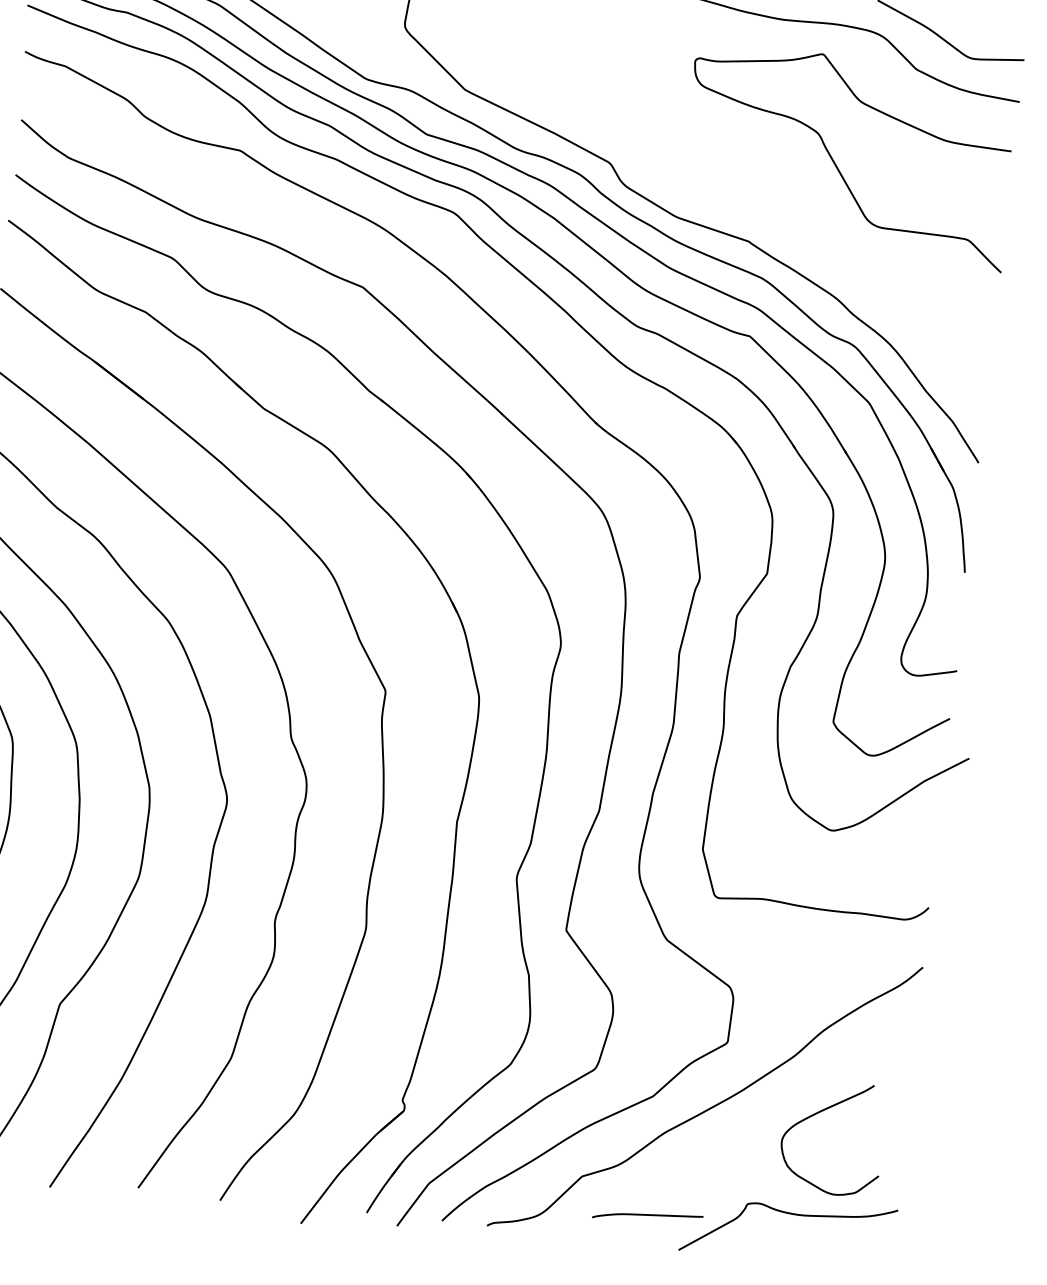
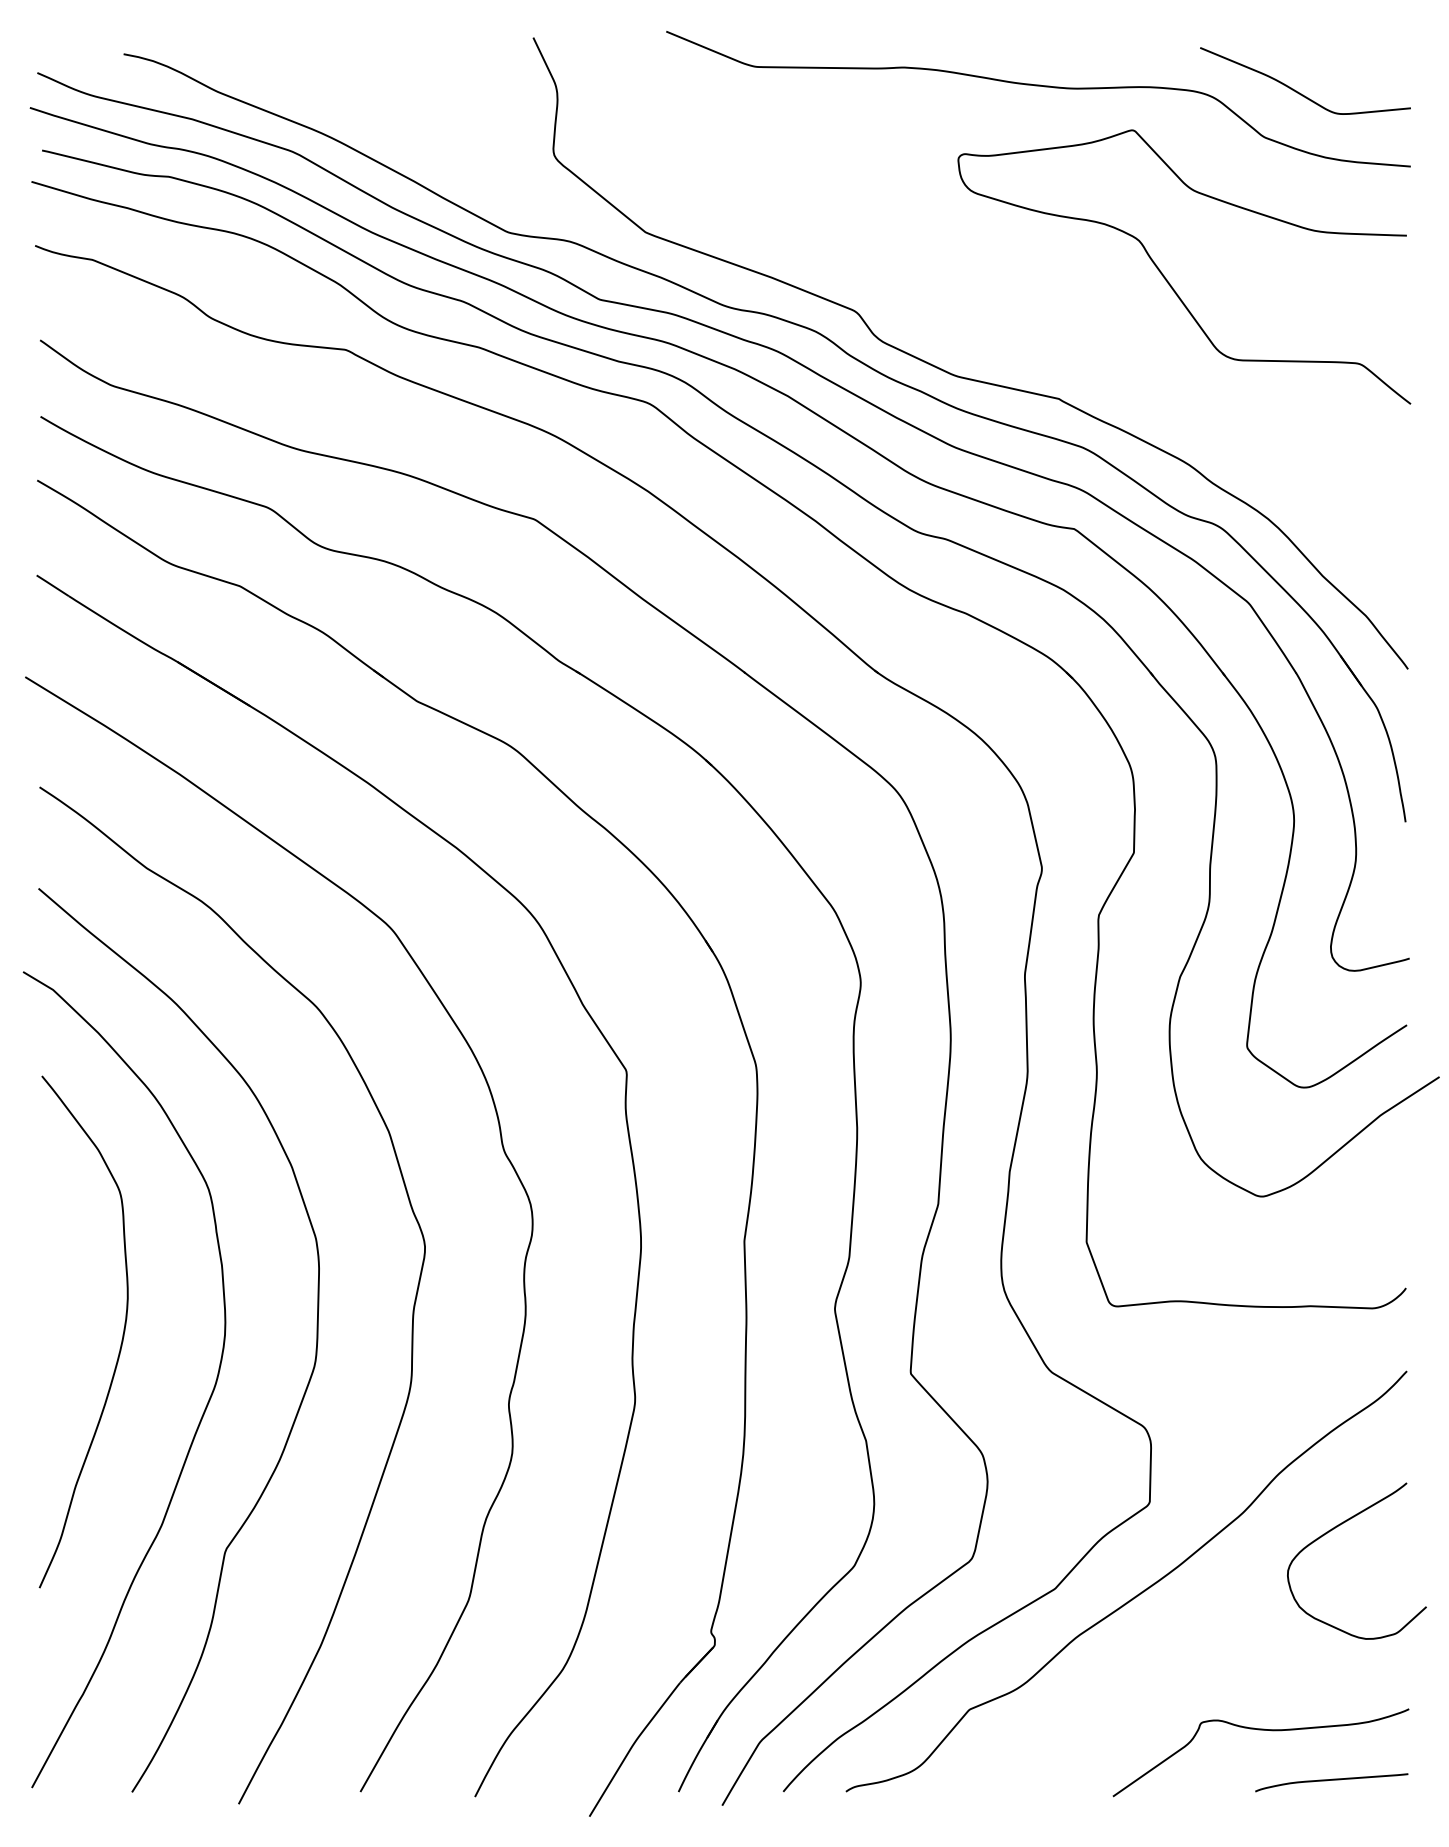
curve: (818, 1113) -> (1334, 1529), moved
curve: (647, 1215) -> (1331, 1780), moved

